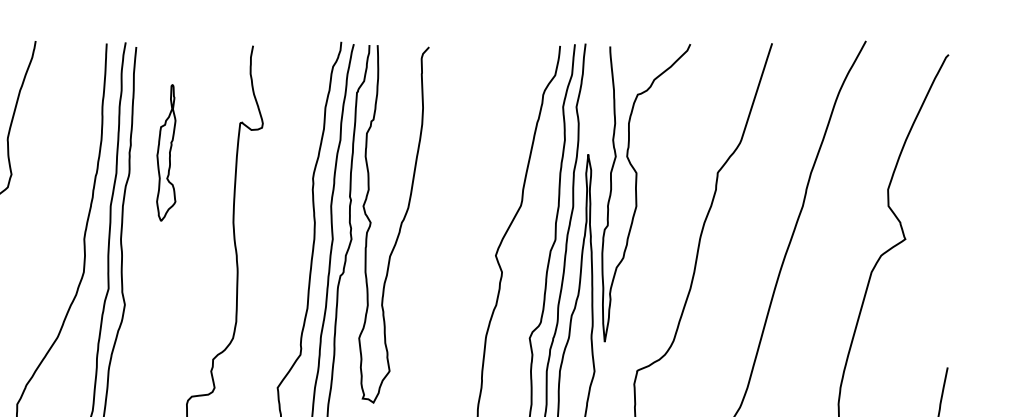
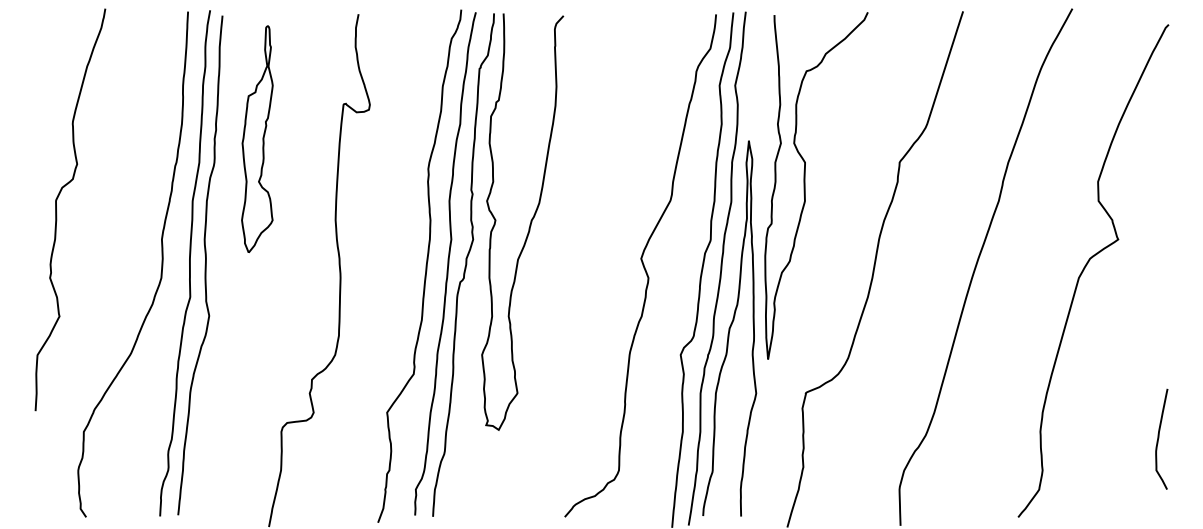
part: (166, 152) -> (257, 138), size x1.43

